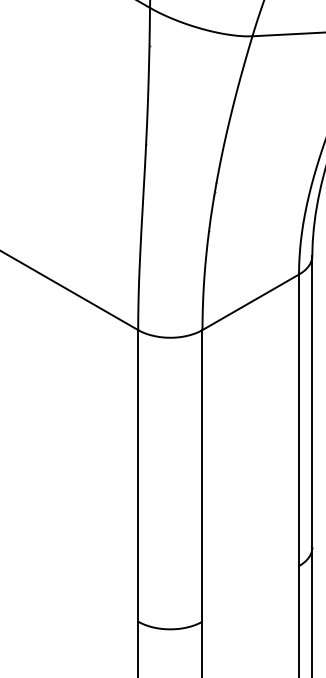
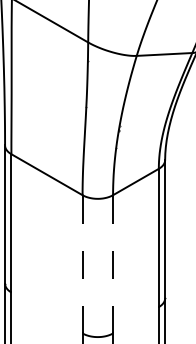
line: (138, 474) -> (82, 263), solid -> dashed
line: (203, 474) -> (113, 263), solid -> dashed

